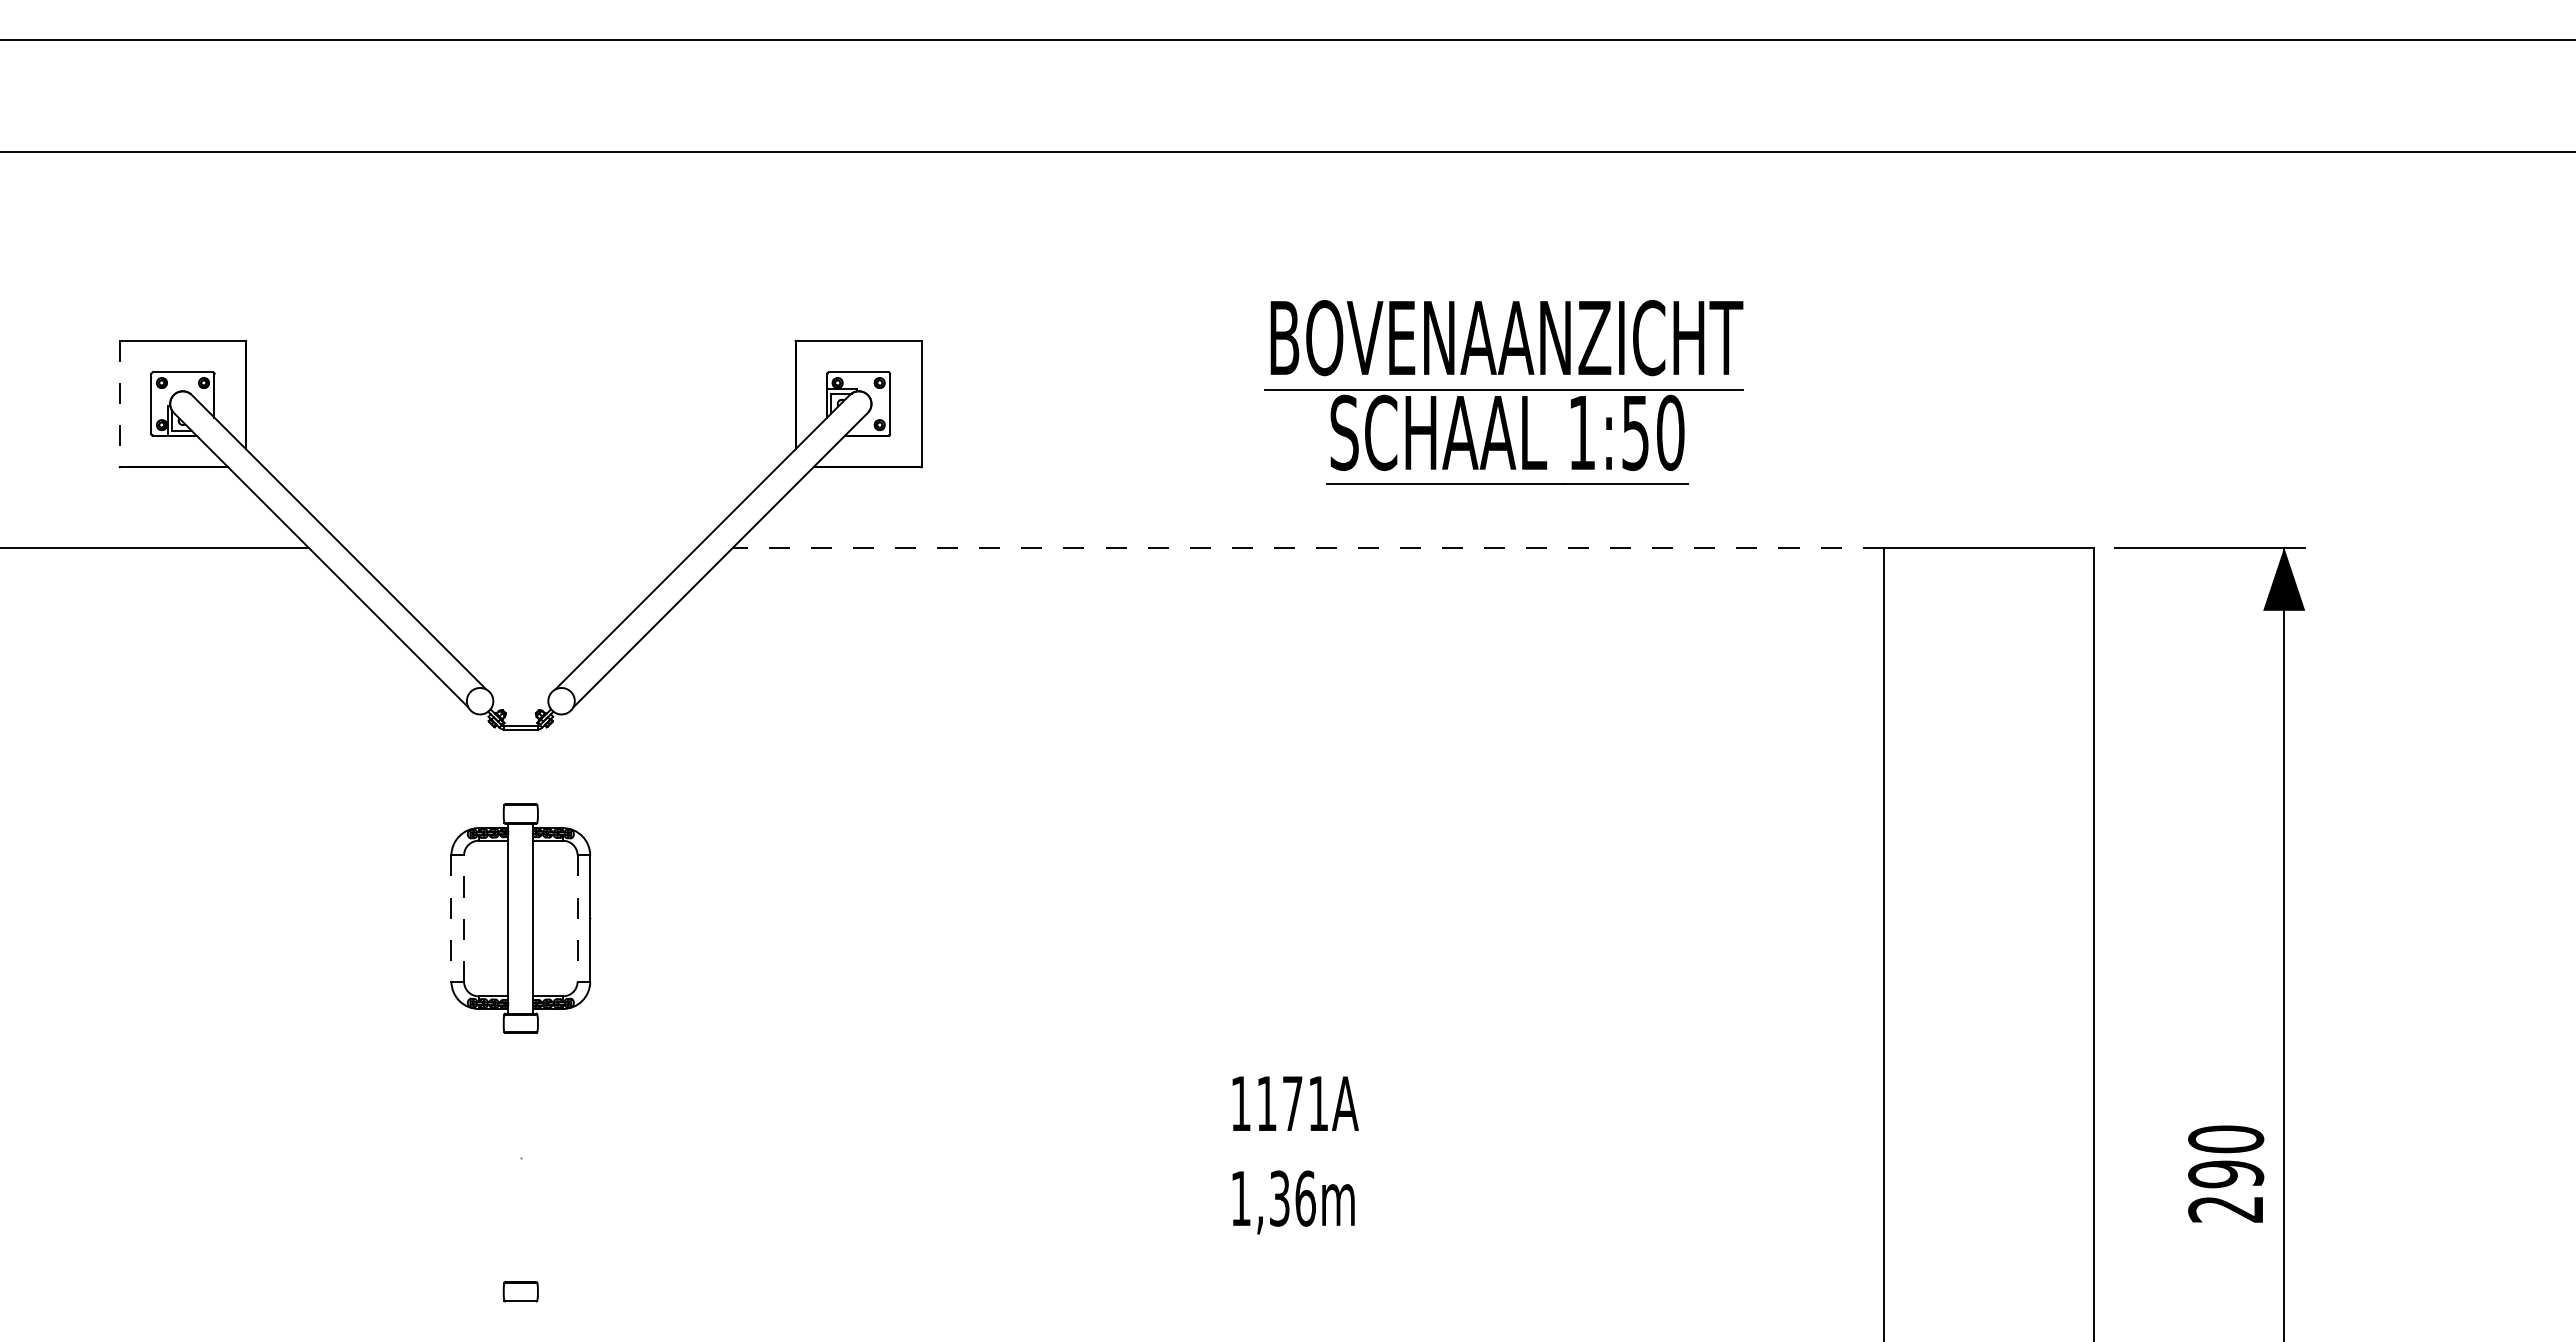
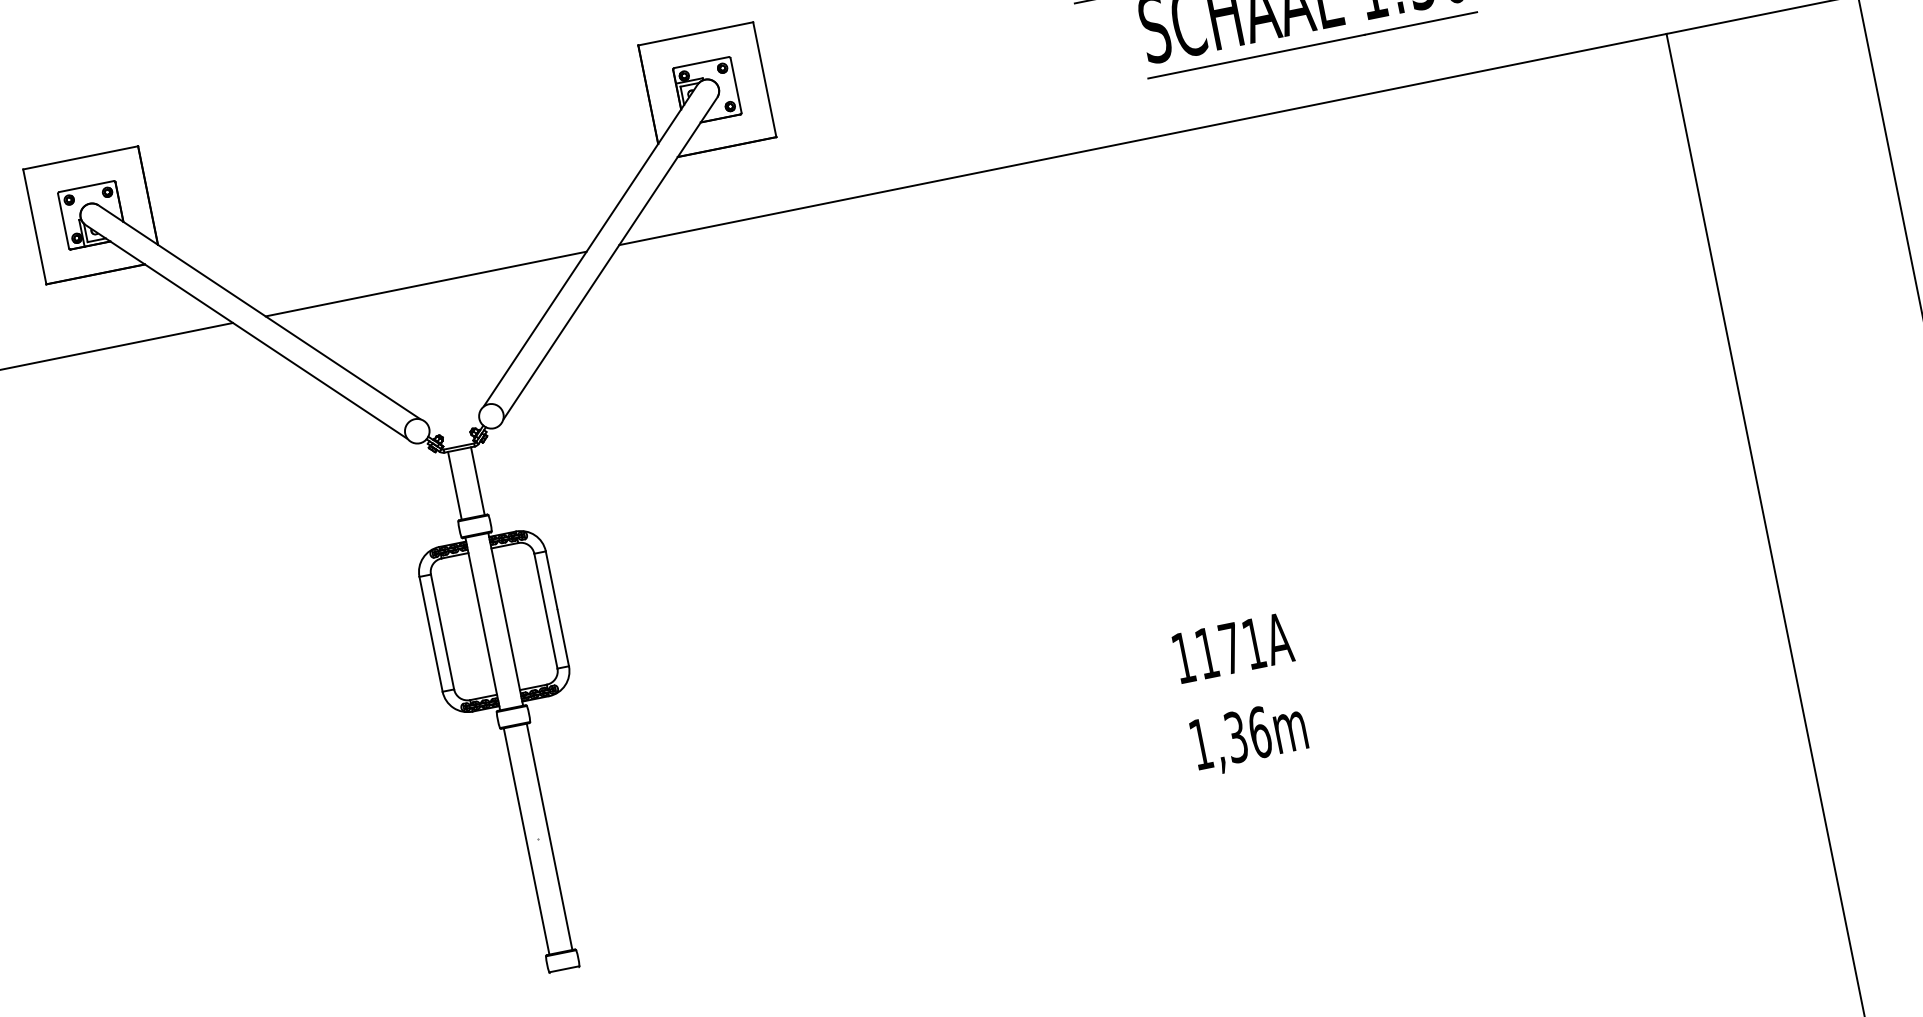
line: (119, 404) -> (34, 227), dashed -> solid
line: (520, 547) -> (425, 283), added
line: (1307, 547) -> (1142, 139), dashed -> solid
line: (508, 766) -> (455, 485), added
line: (533, 766) -> (477, 480), added
line: (464, 918) -> (442, 631), dashed -> solid
line: (451, 919) -> (431, 635), dashed -> solid
line: (577, 919) -> (545, 612), dashed -> solid
line: (508, 1157) -> (526, 841), added
line: (533, 1157) -> (549, 836), added

